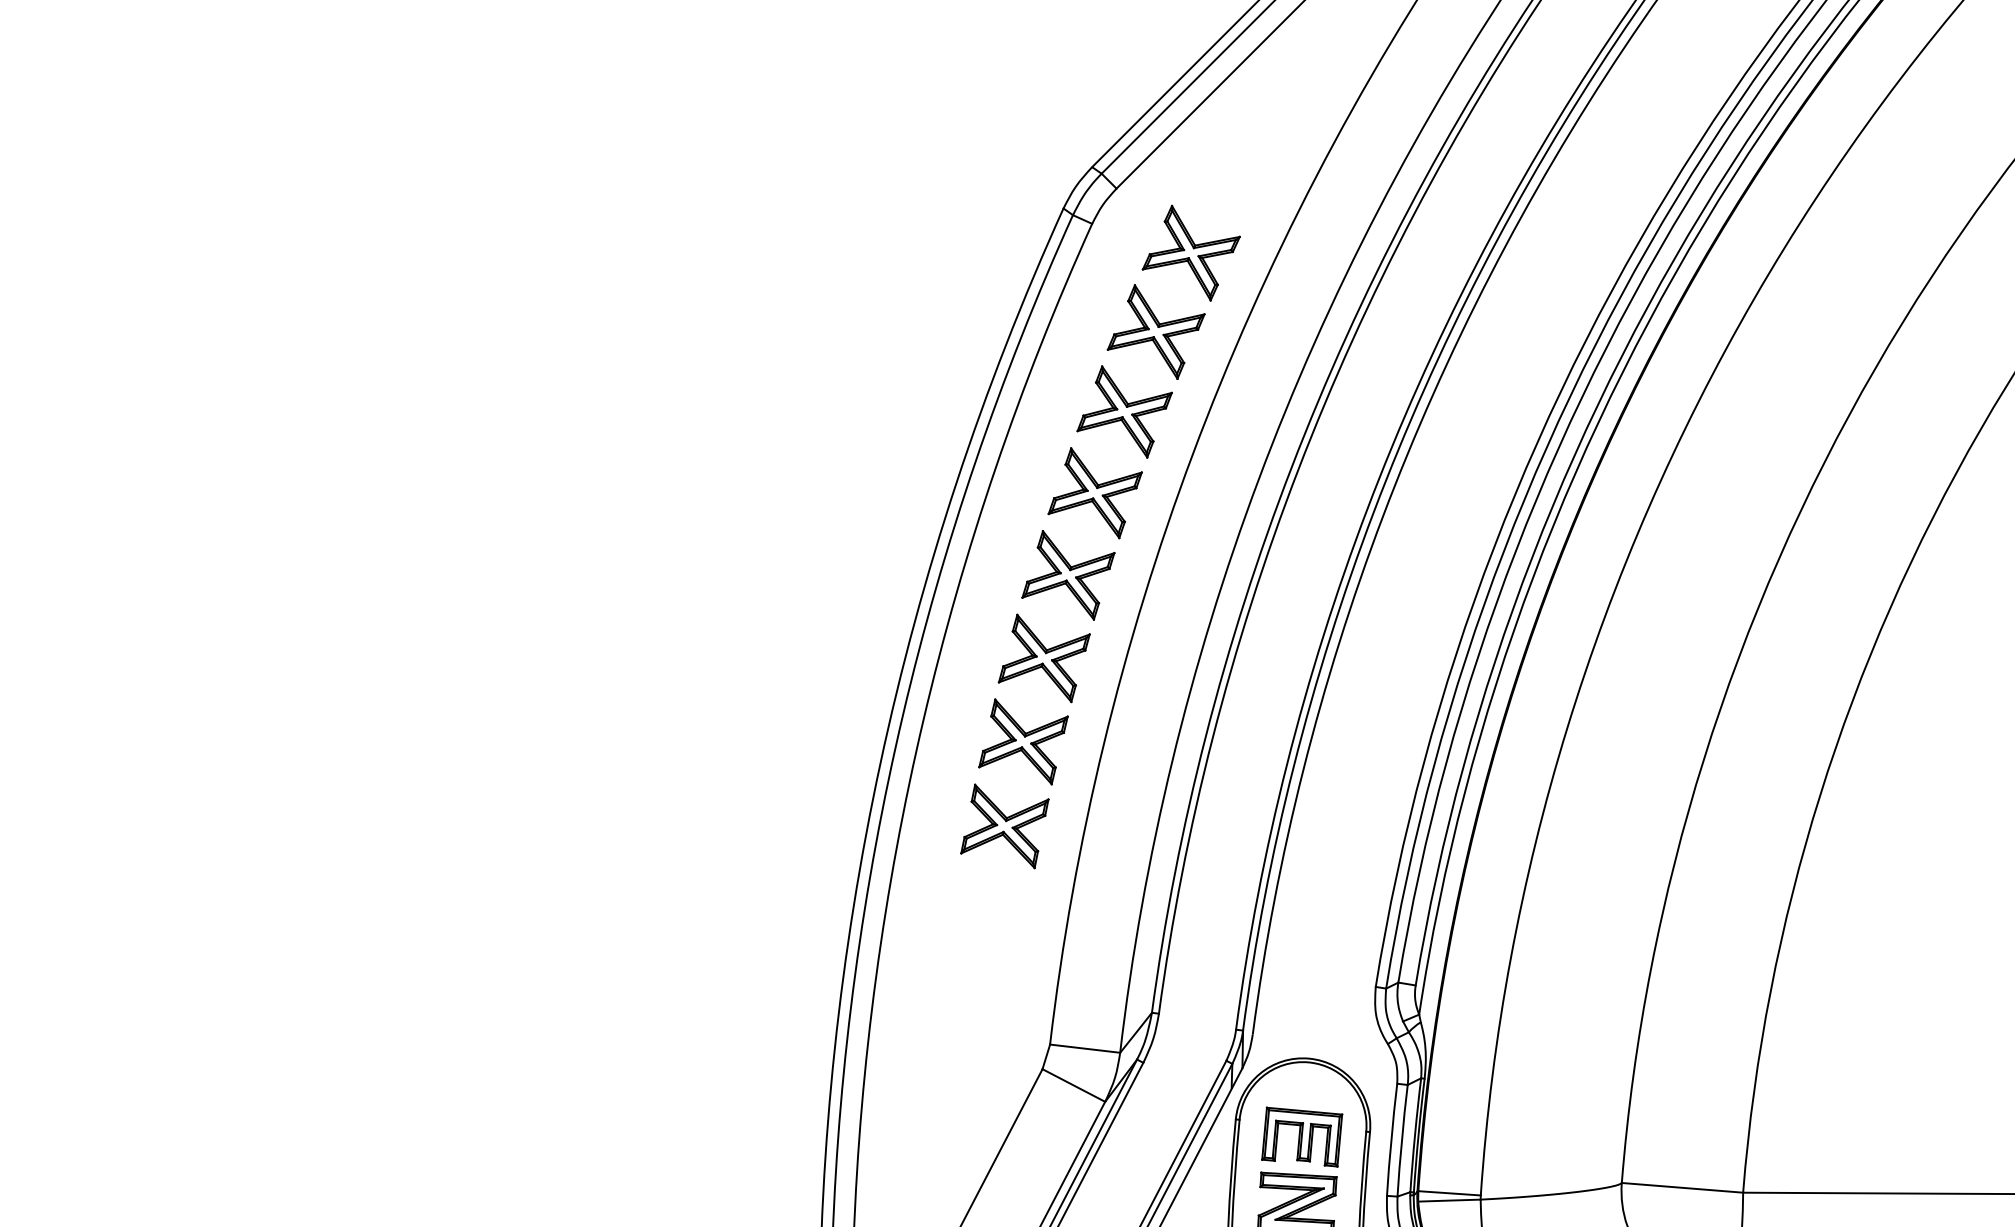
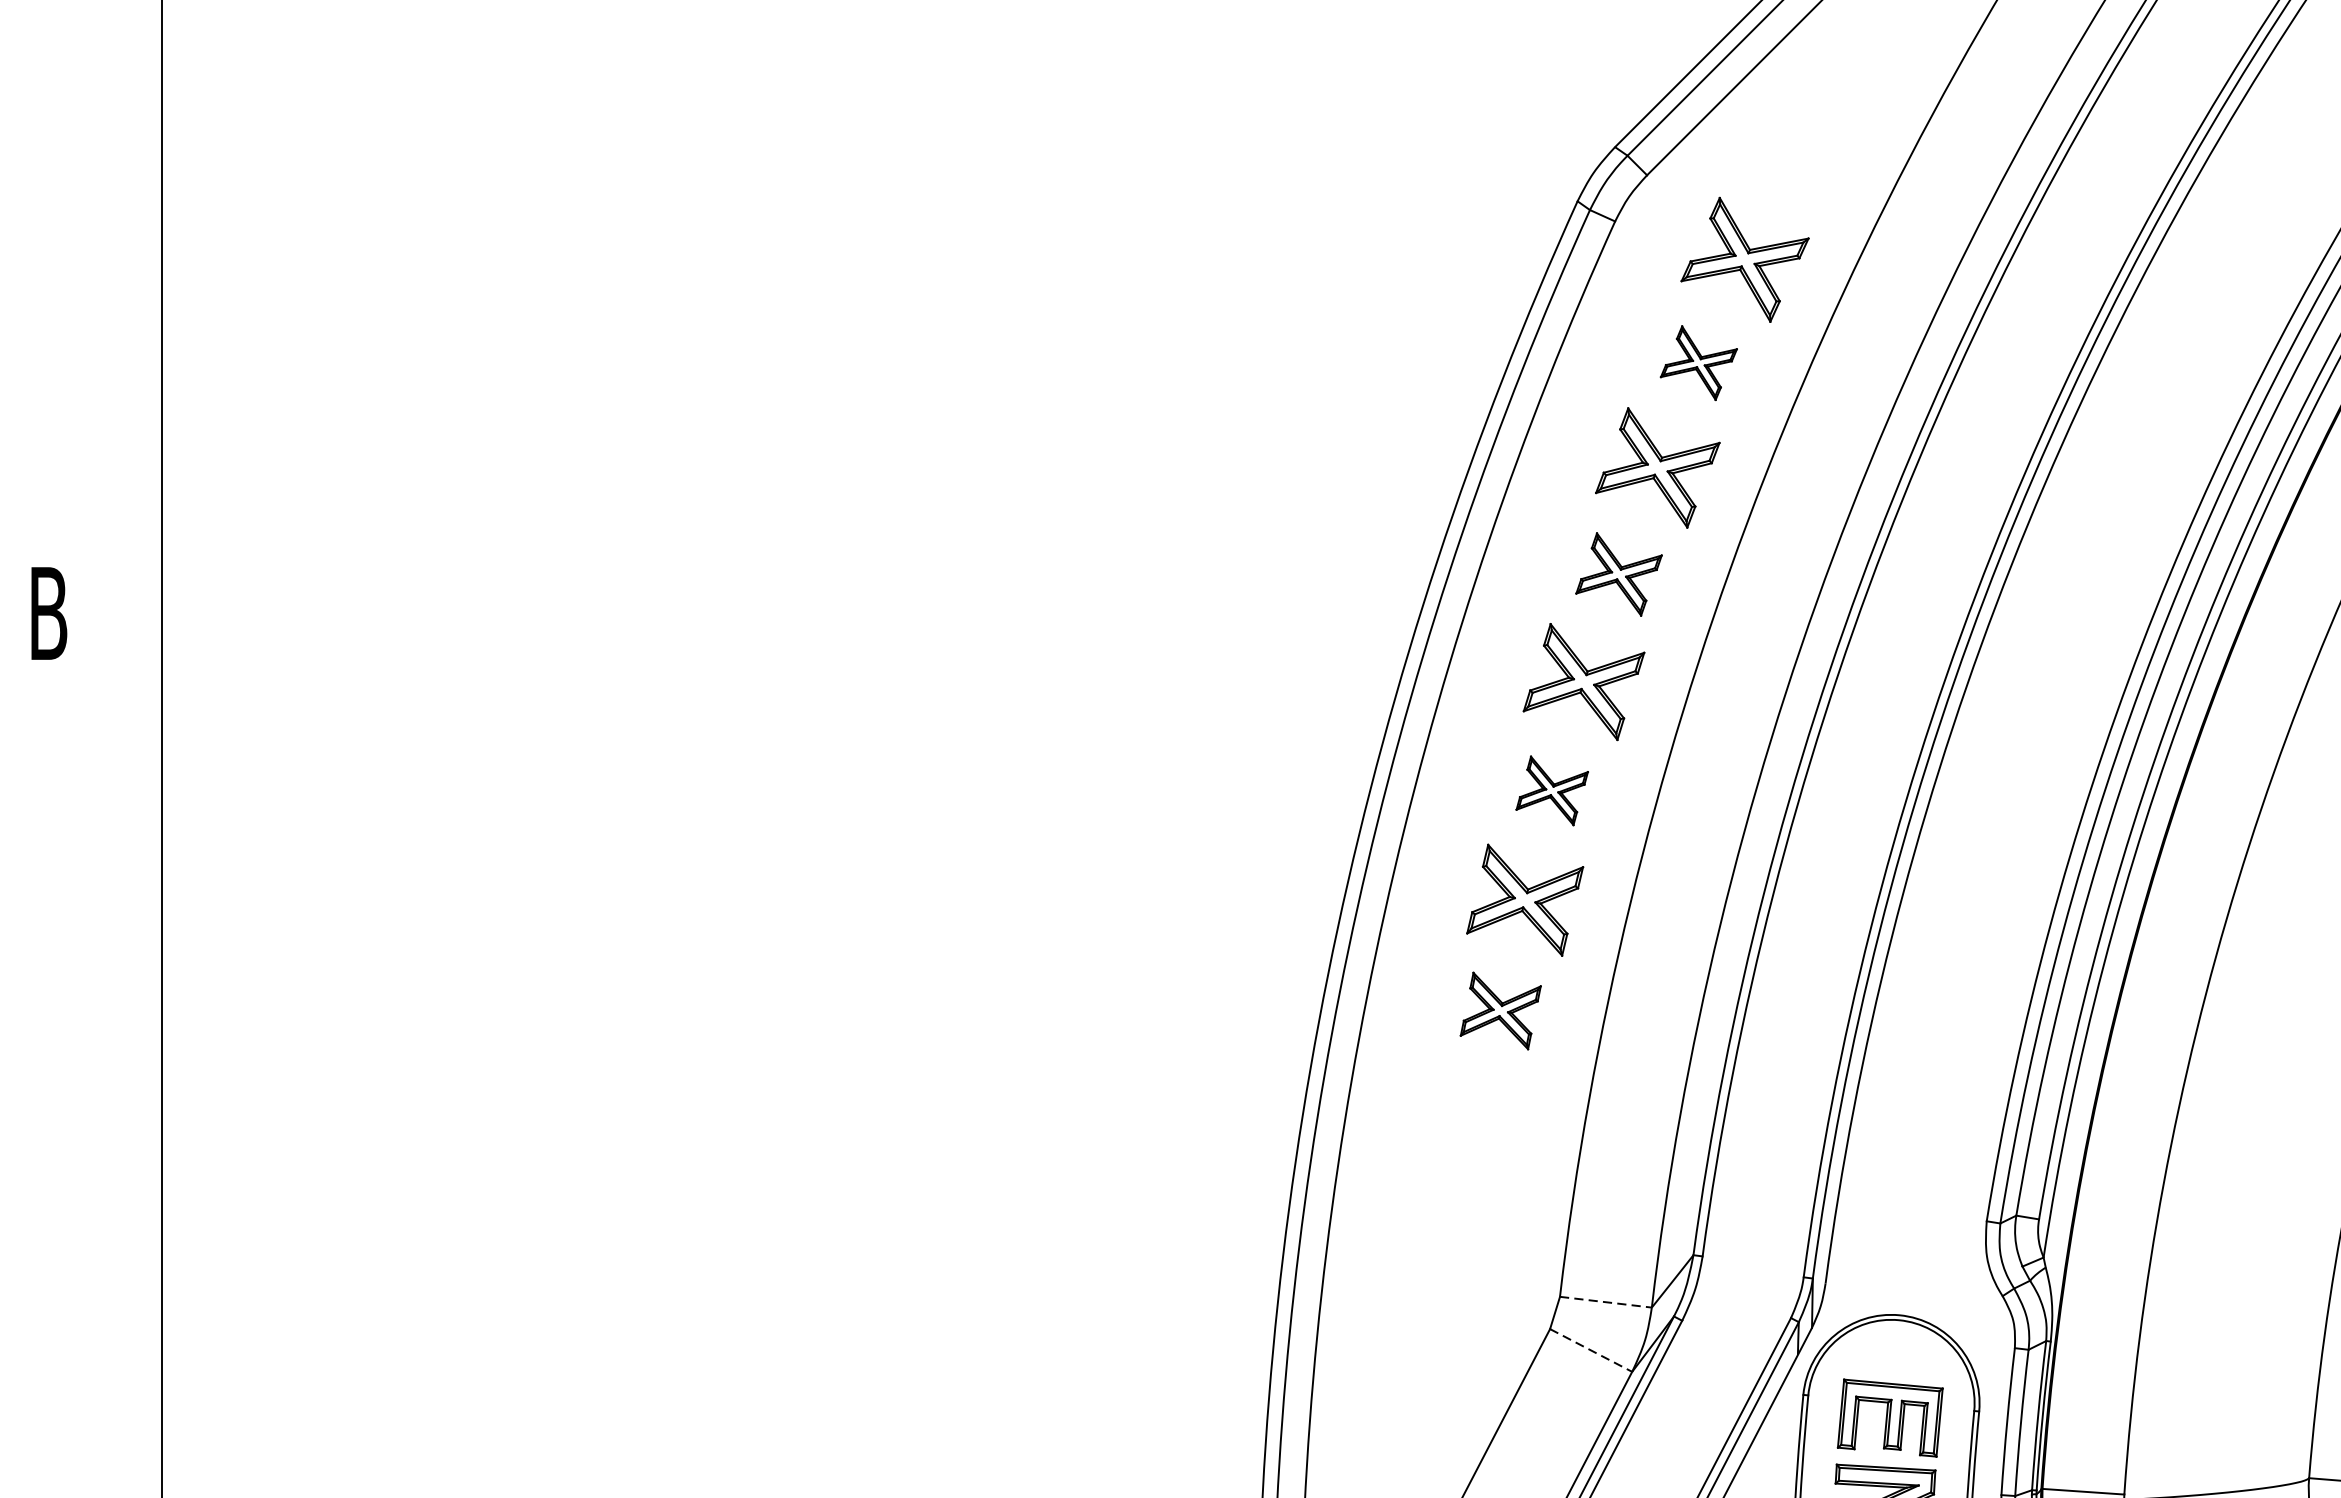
part: (1155, 331) -> (1698, 362), size x0.6
part: (1094, 493) -> (1618, 574), size x0.7
part: (1043, 658) -> (1551, 790), size x0.6
part: (1004, 826) -> (1500, 1011), size x0.7
line: (1085, 1048) -> (1606, 1301), solid -> dashed
line: (1074, 1085) -> (1591, 1350), solid -> dashed

